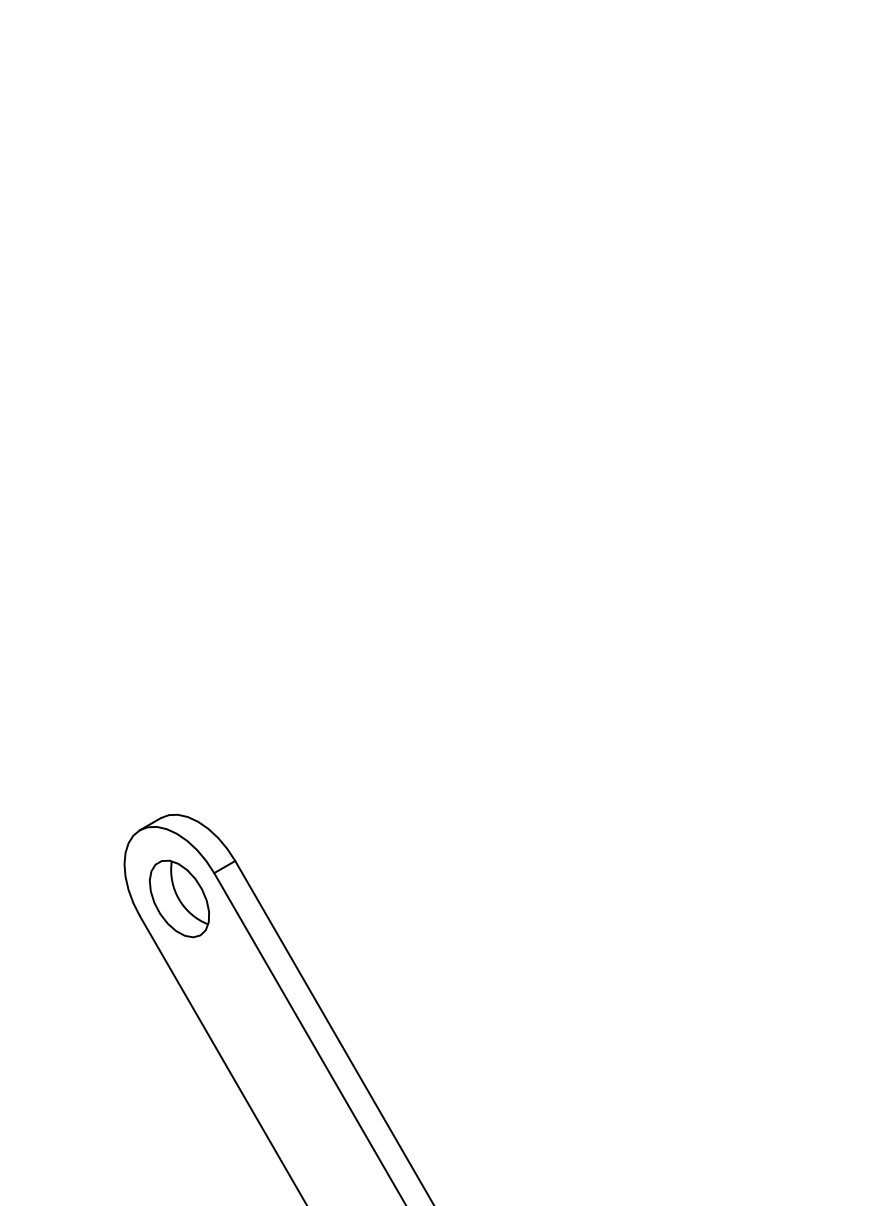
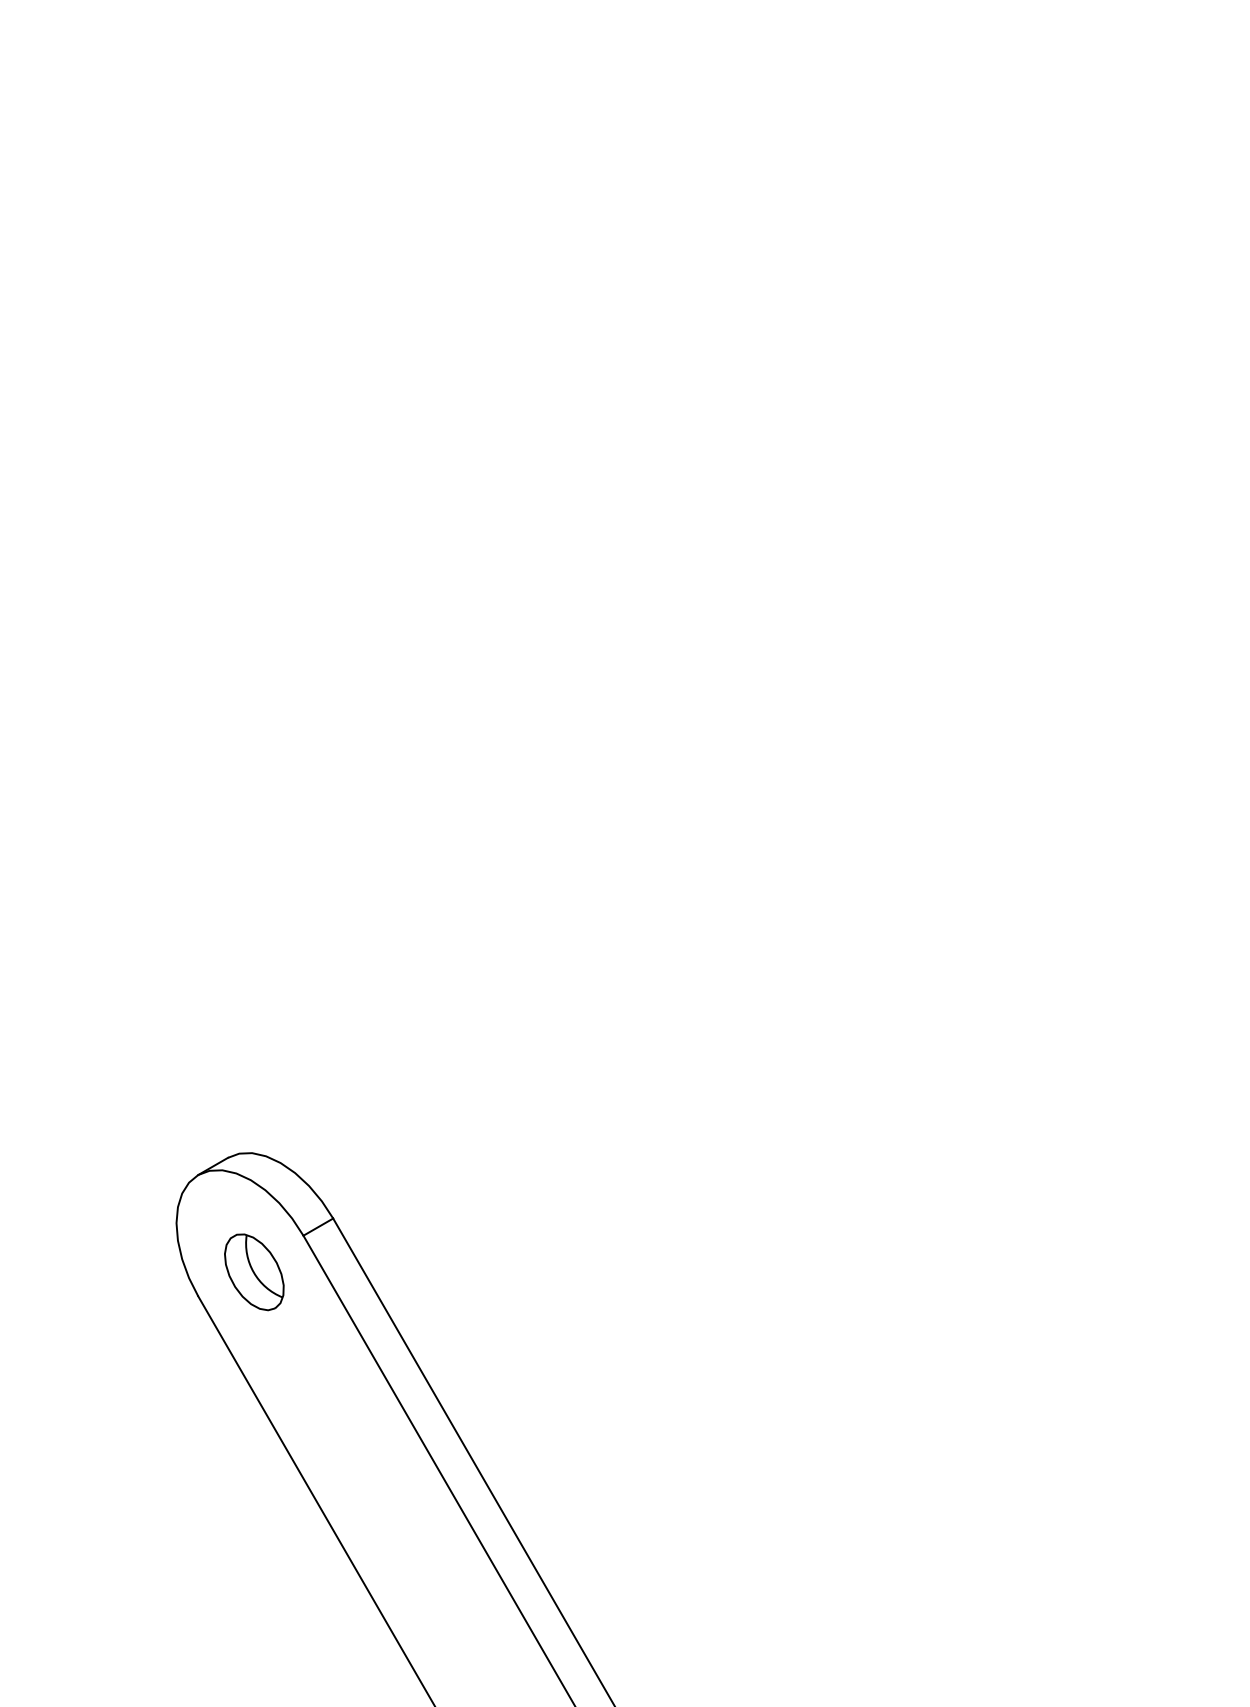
part: (179, 899) -> (254, 1272), size x0.7

